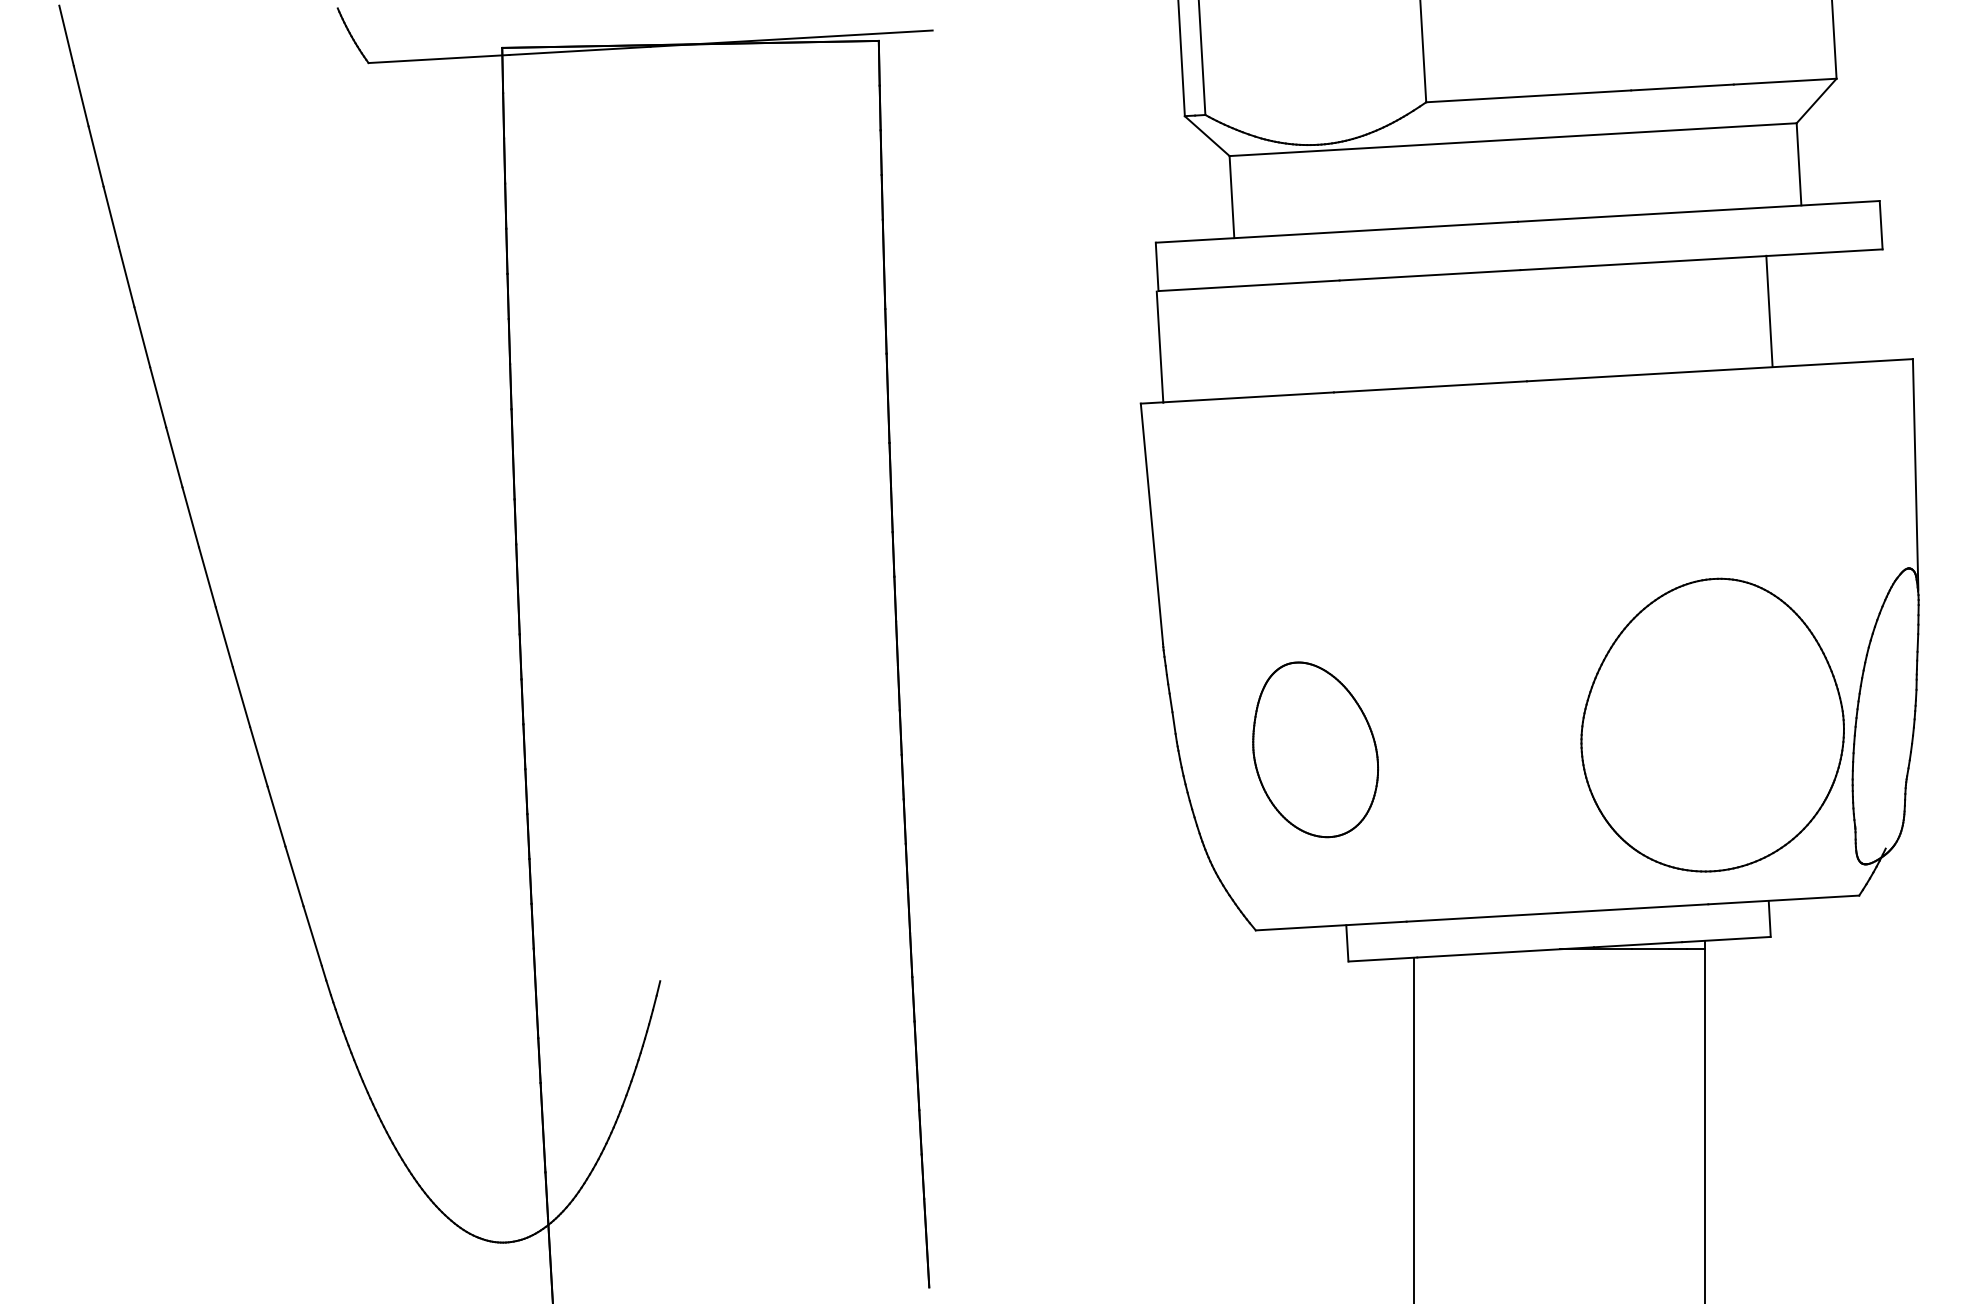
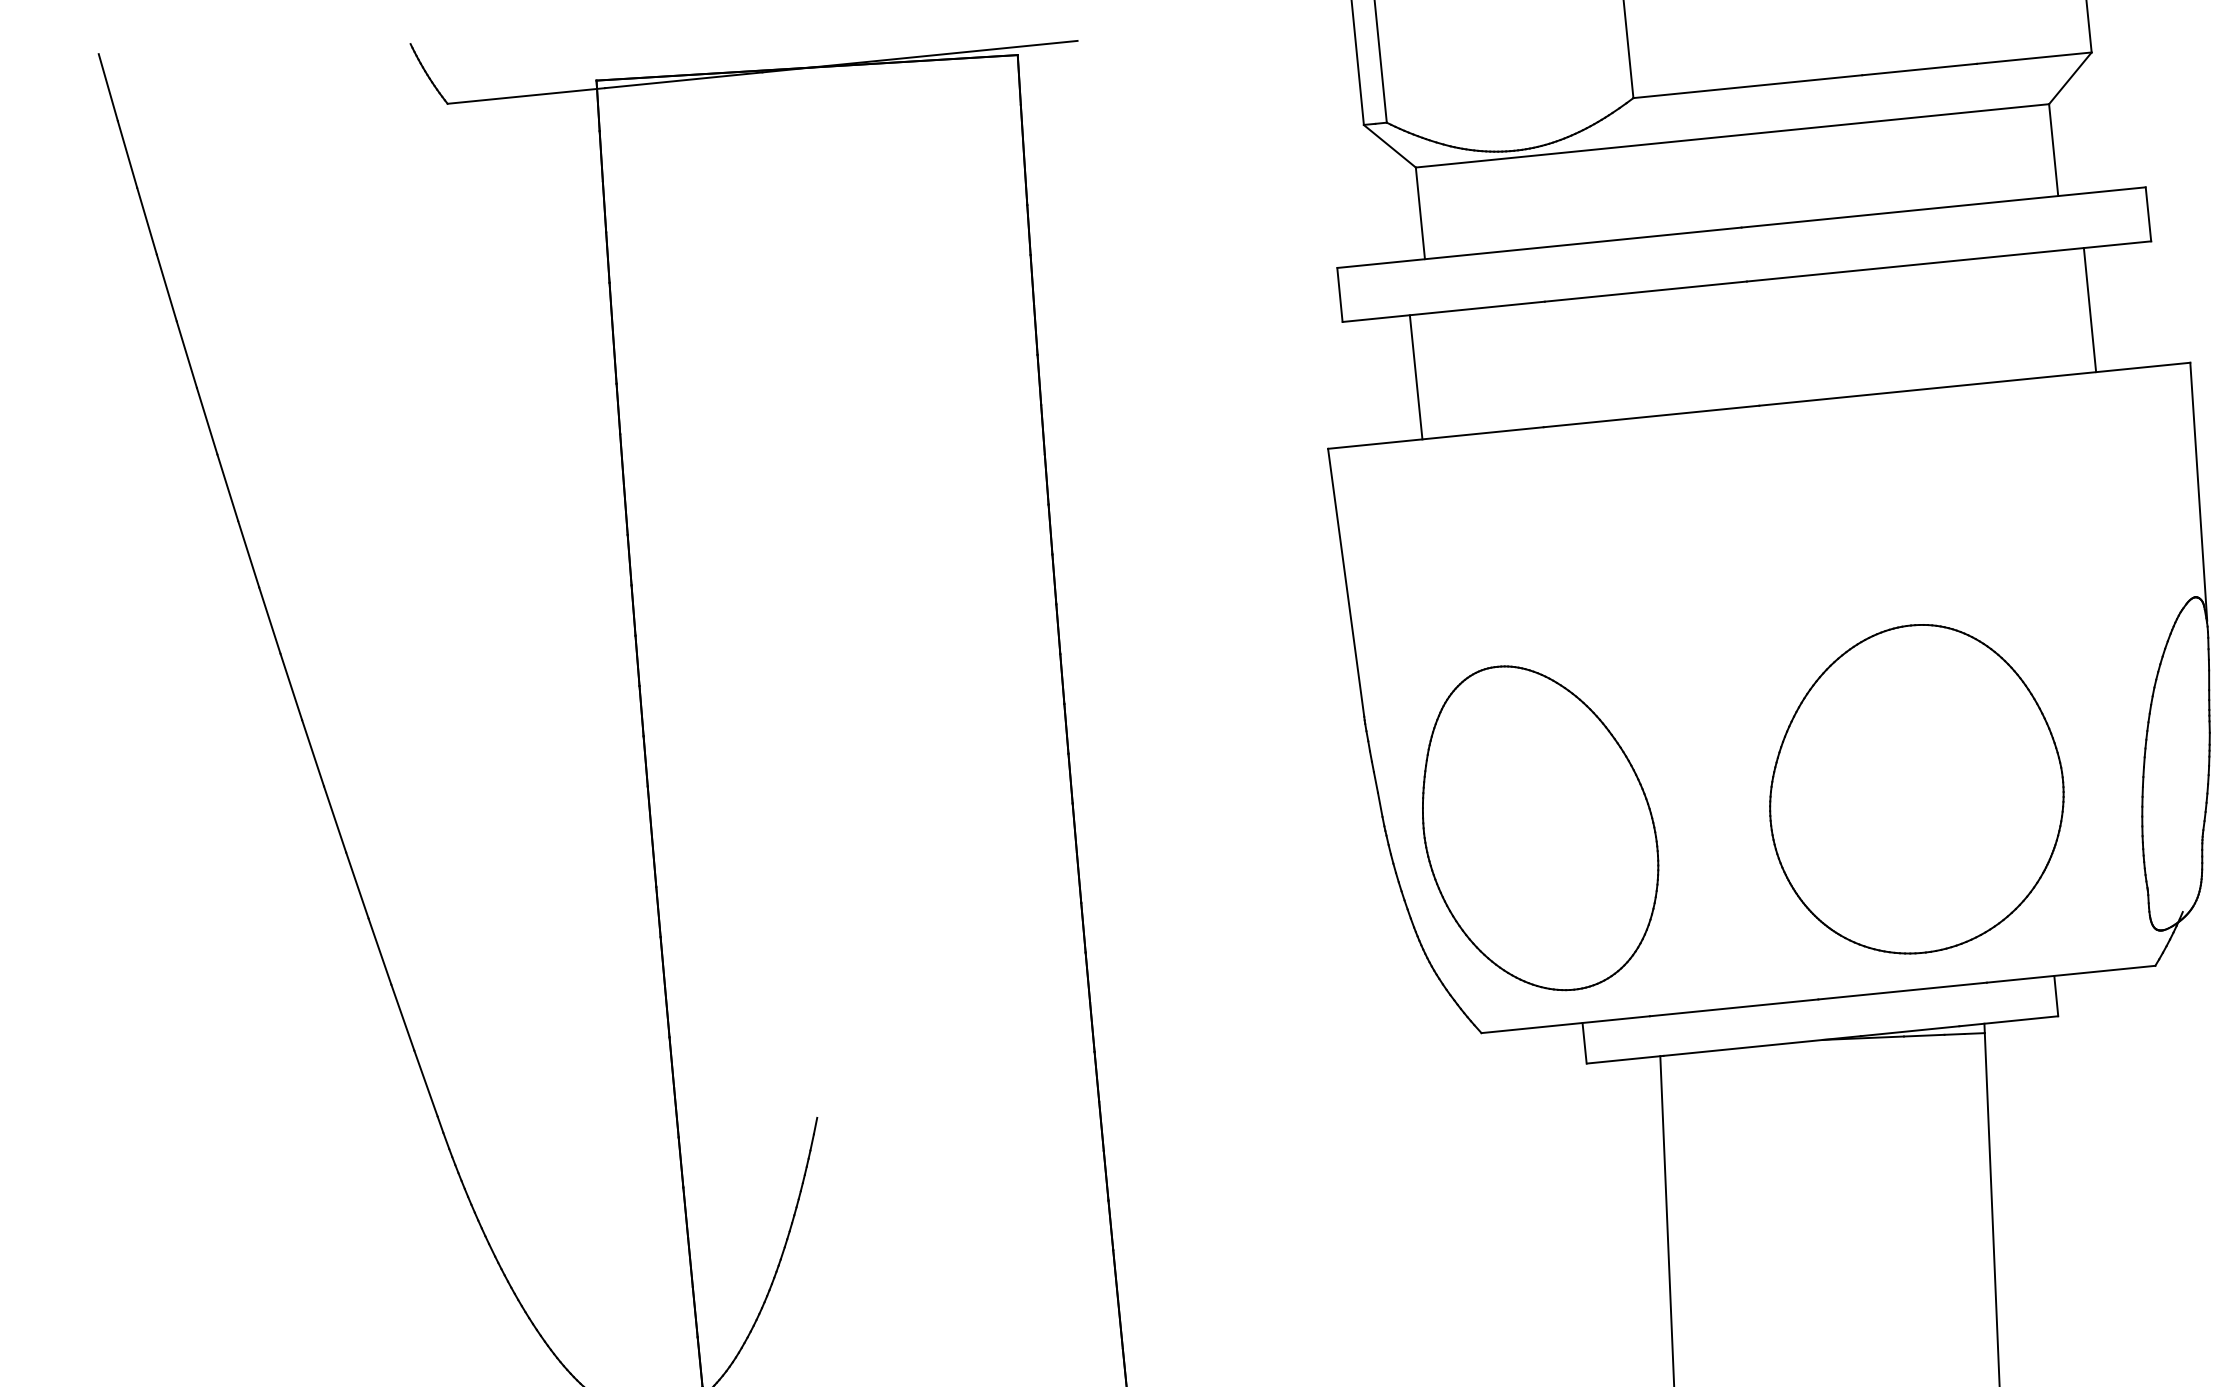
line: (1769, 310) -> (2090, 309), moved
line: (1159, 346) -> (1415, 376), moved
part: (1712, 724) -> (1916, 788), moved
part: (1315, 749) -> (1539, 827), size x1.67

